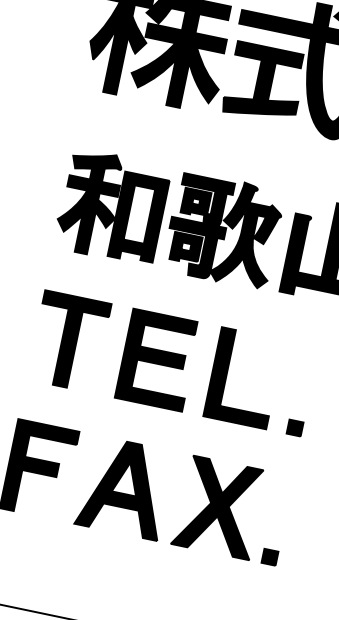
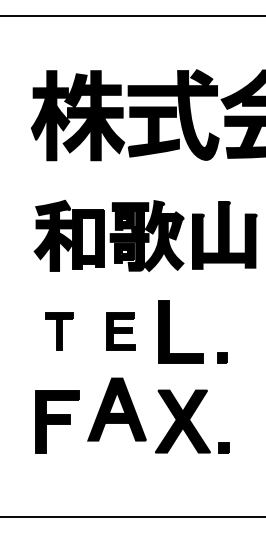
part: (69, 341) -> (59, 331), size x0.6
part: (158, 359) -> (121, 331), size x0.6
part: (124, 487) -> (116, 409), moved

